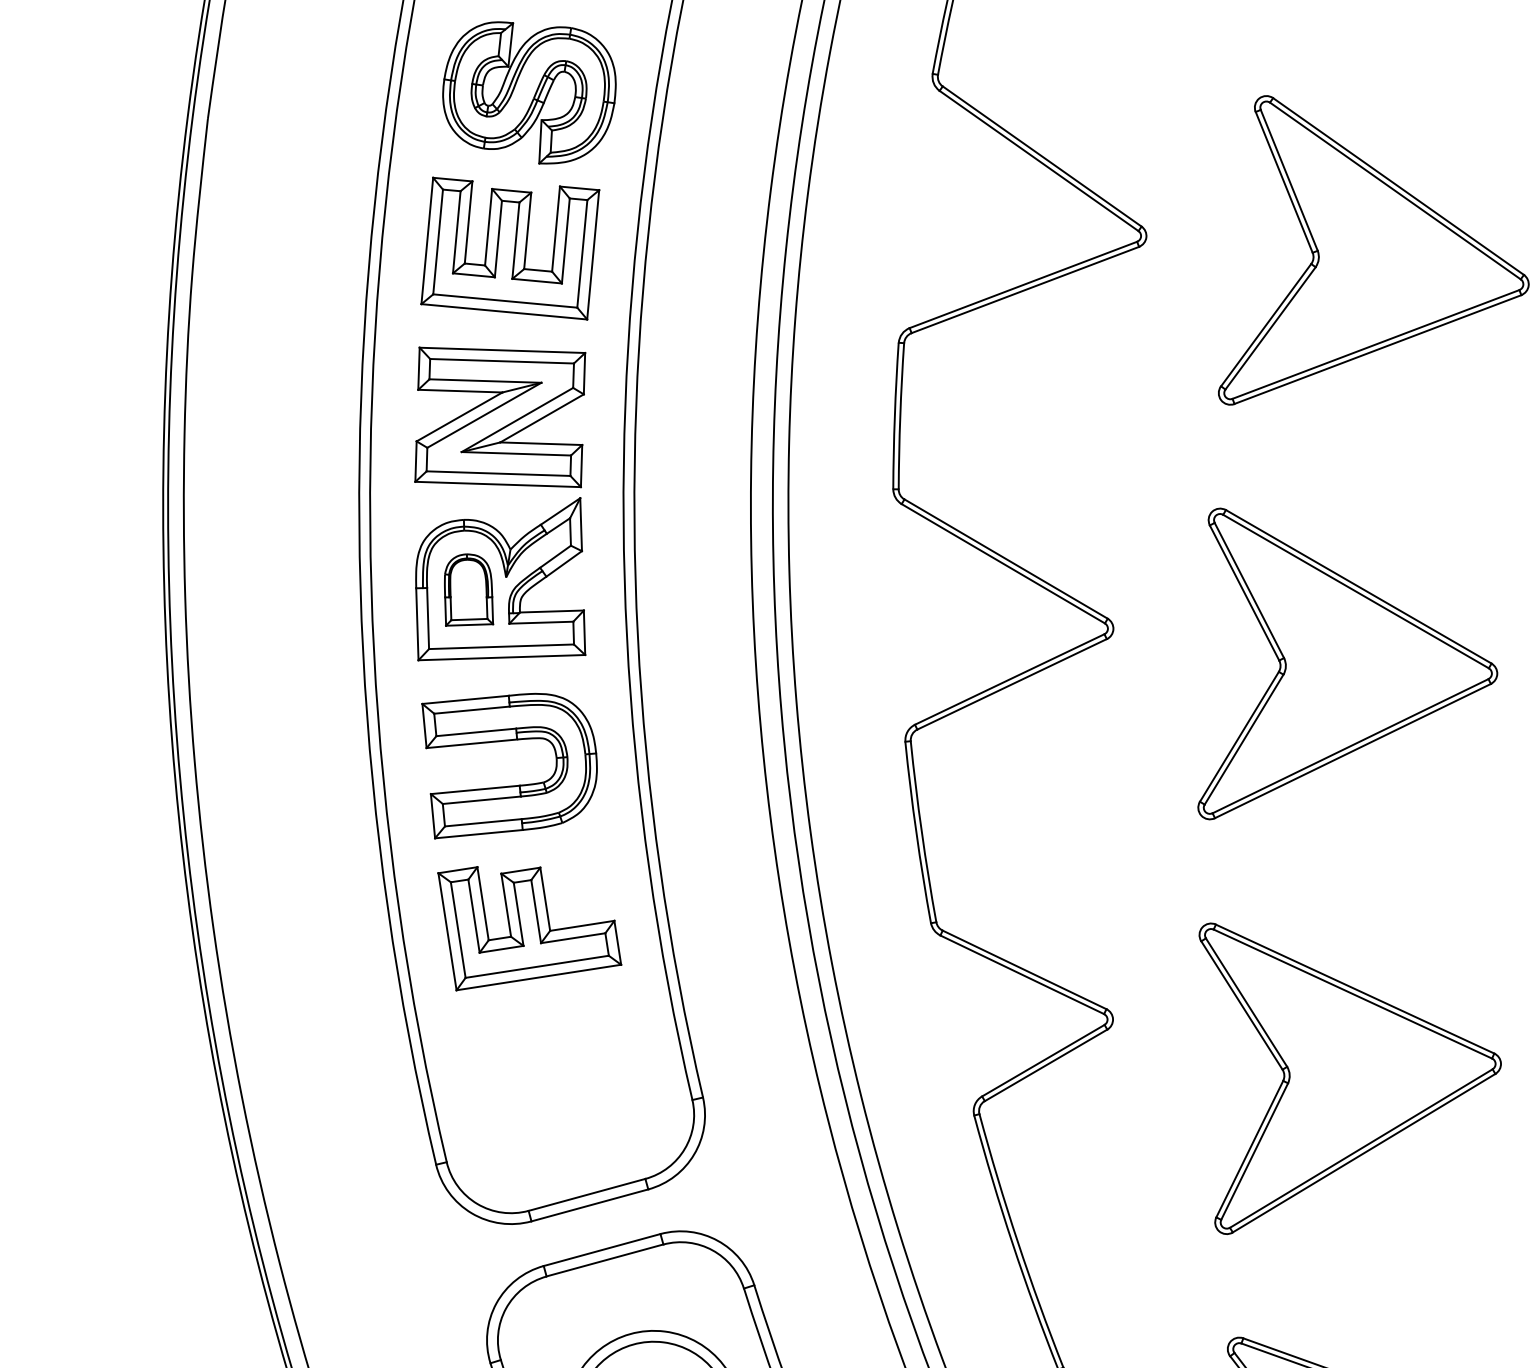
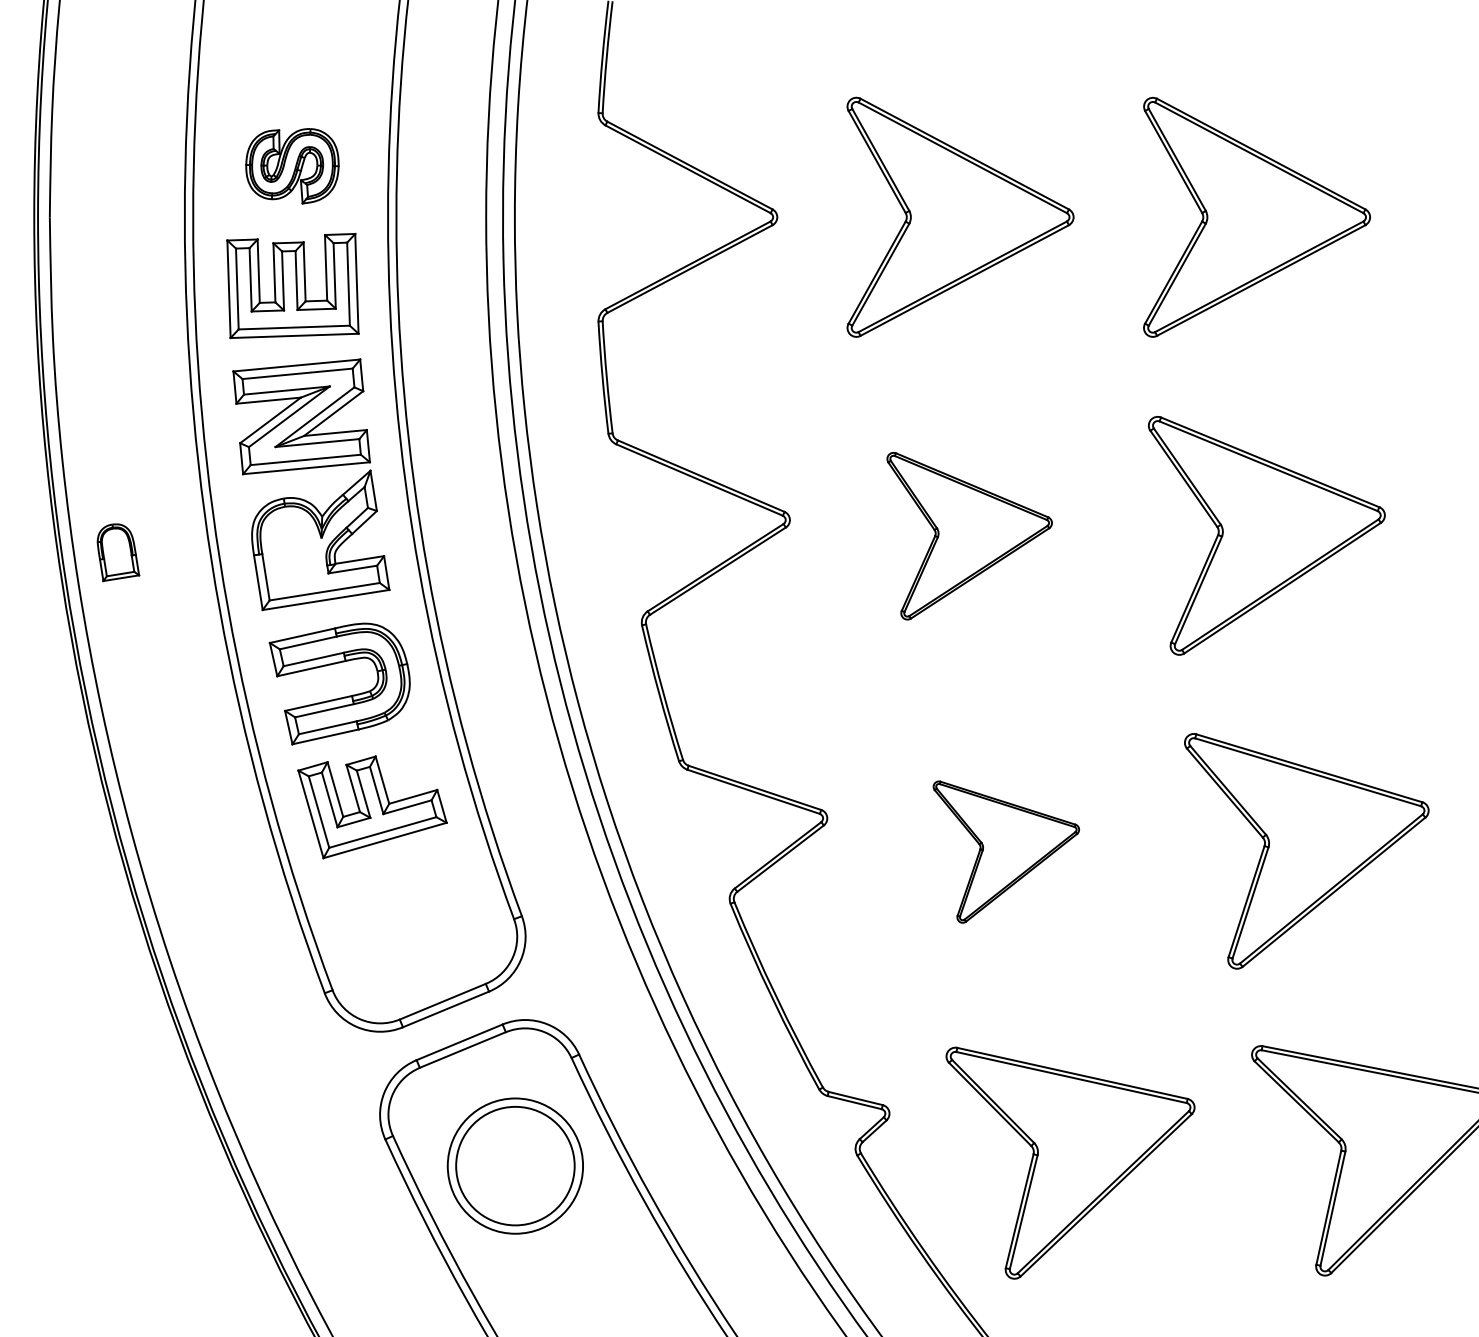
part: (529, 92) -> (292, 166), size x0.7
part: (470, 591) -> (118, 552), moved
part: (1342, 680) -> (969, 536), size x0.7
part: (1338, 1092) -> (1006, 851), size x0.6

